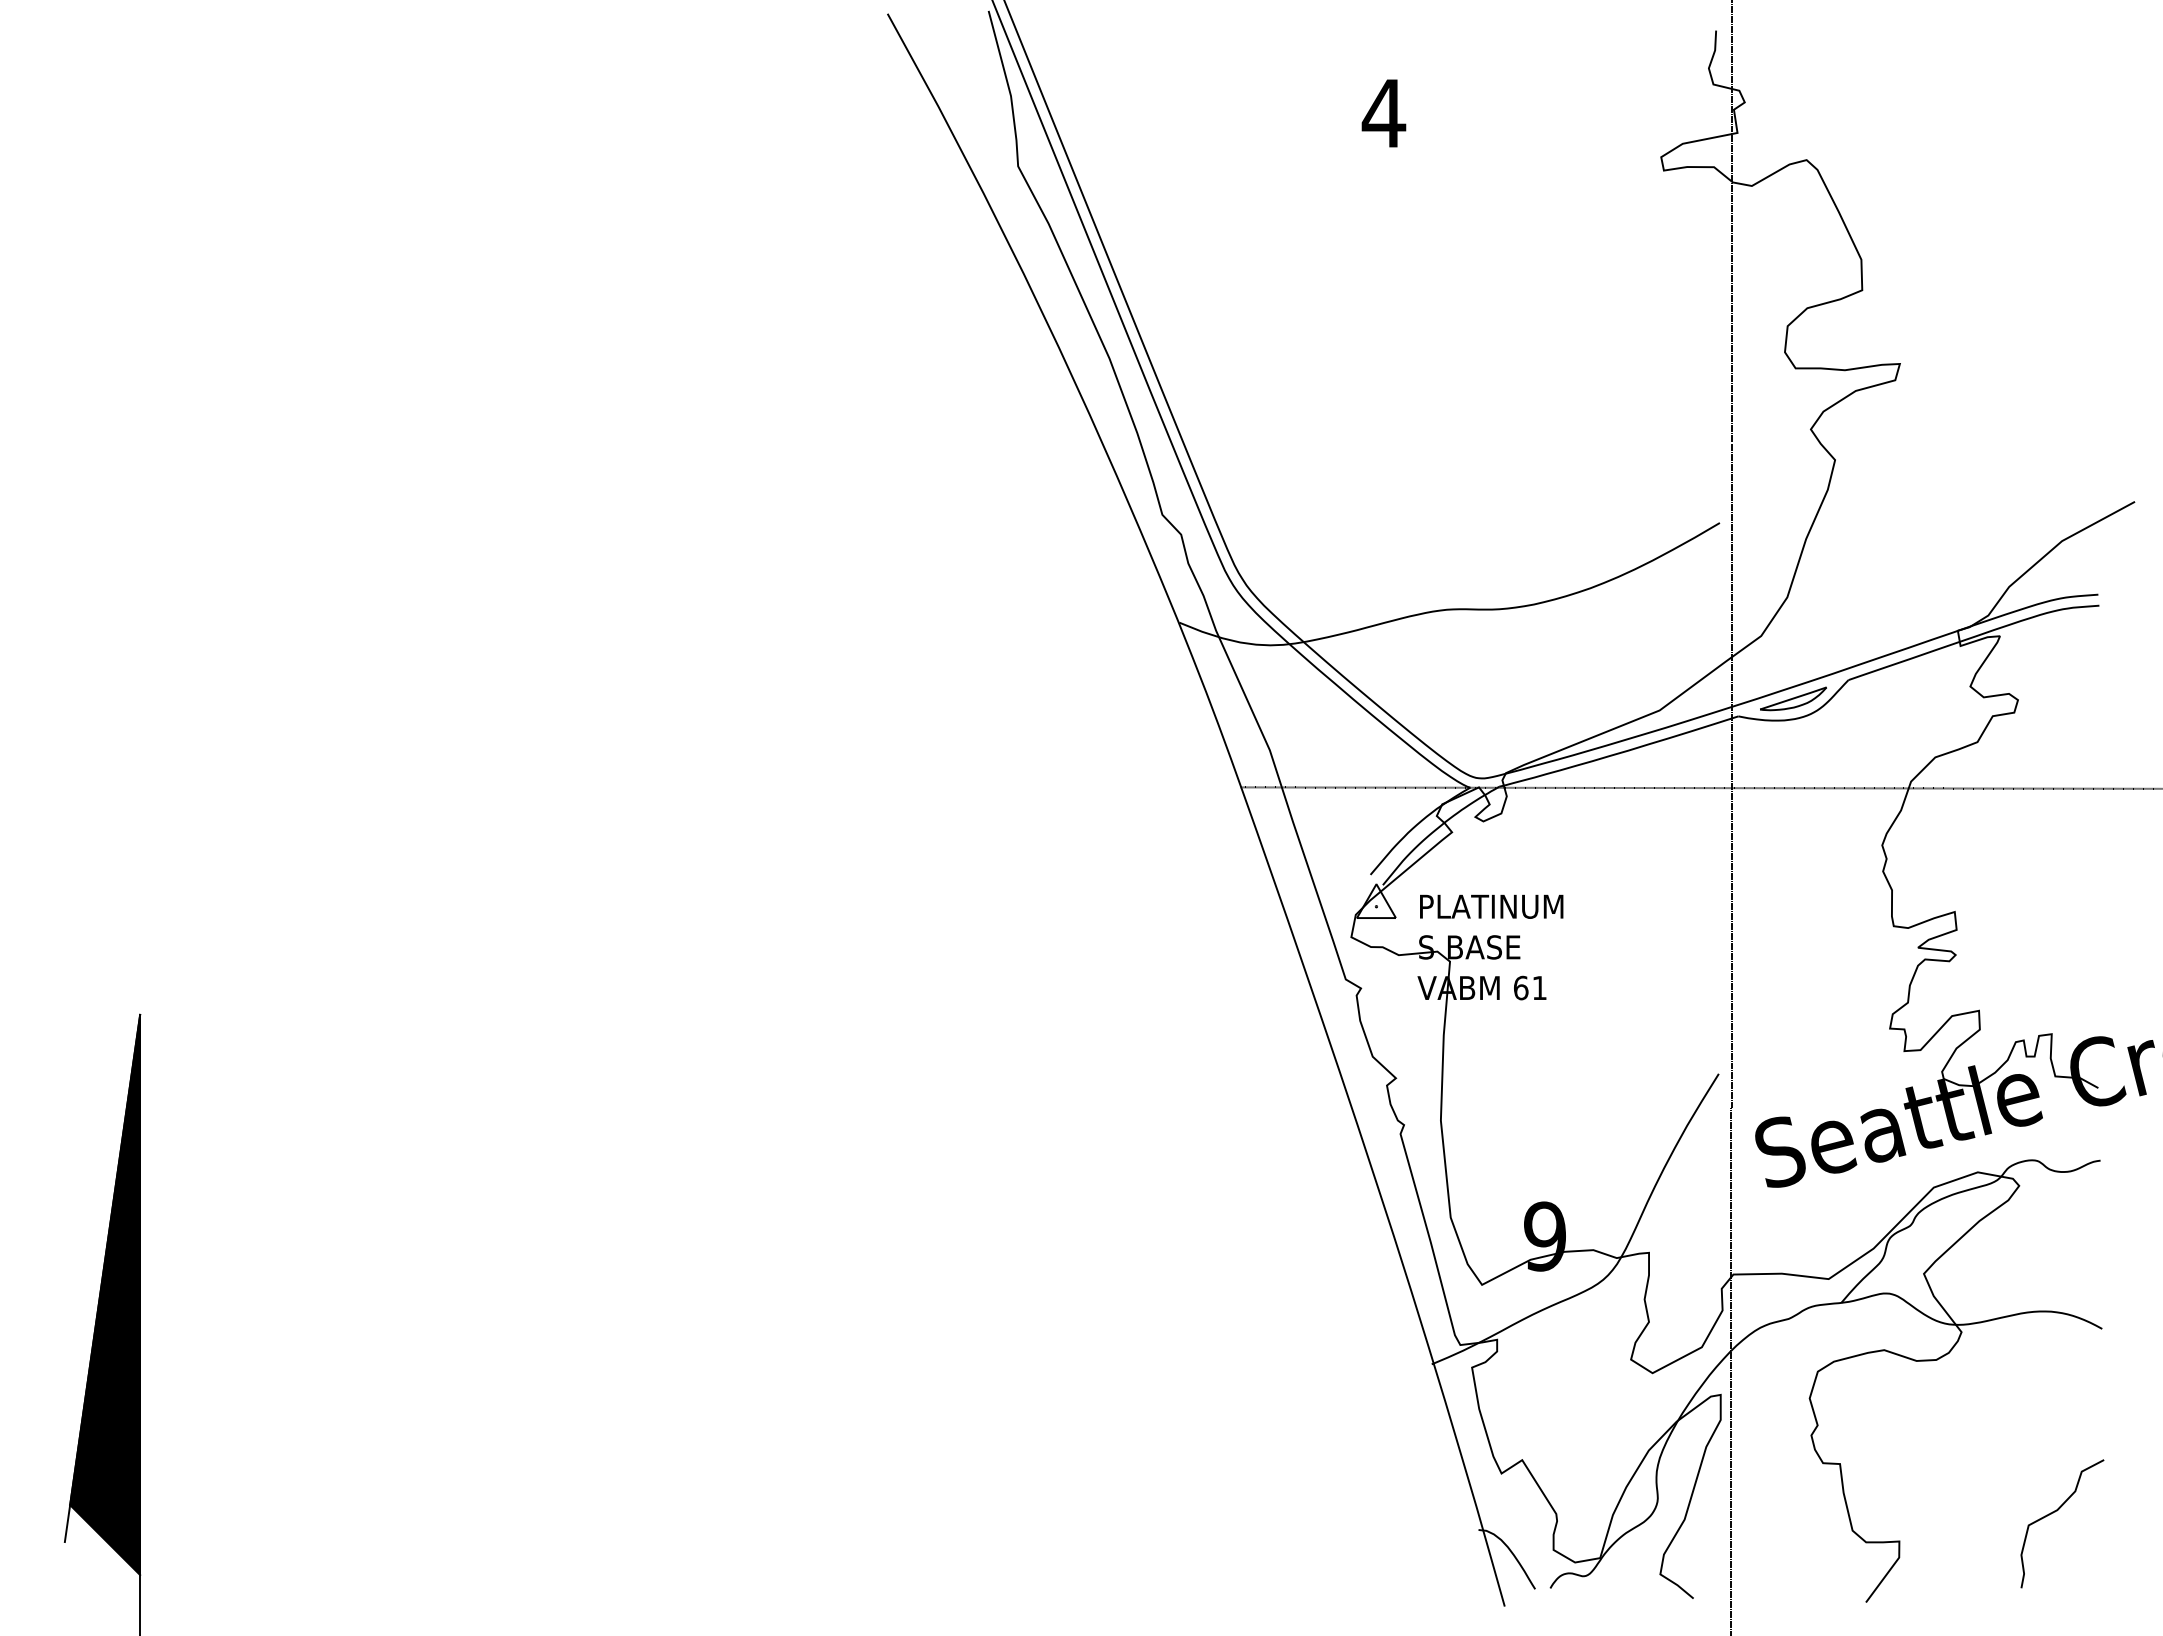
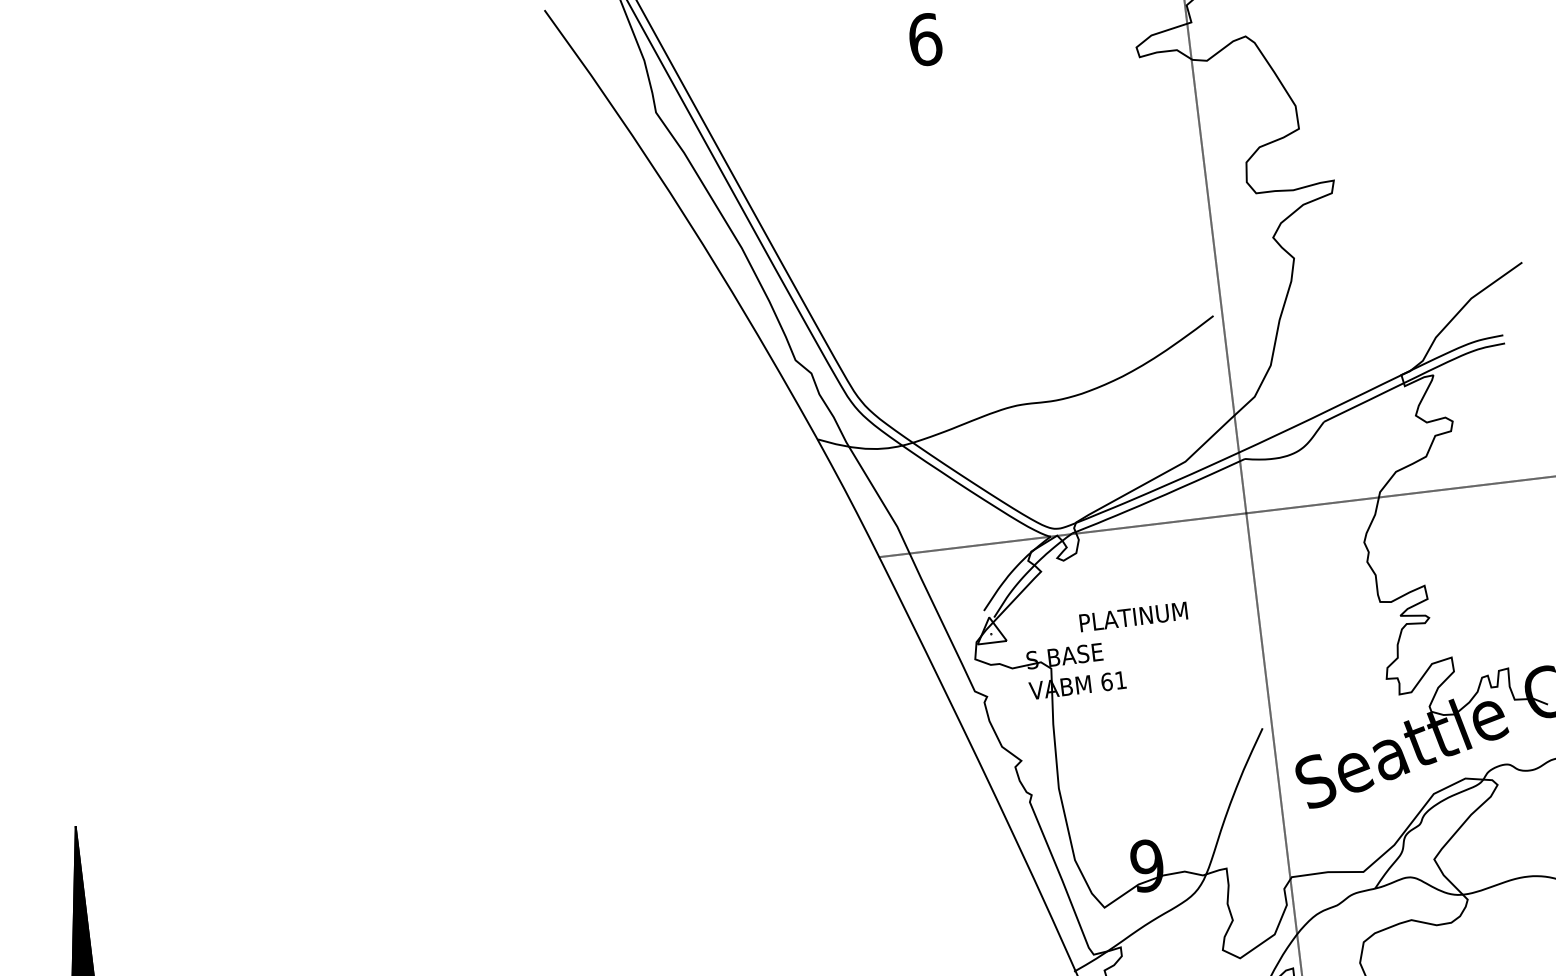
text: (1383, 113) -> (924, 39), 4 -> 6
part: (1793, 698) -> (1284, 440), removed
text: (1491, 906) -> (1133, 616), moved

